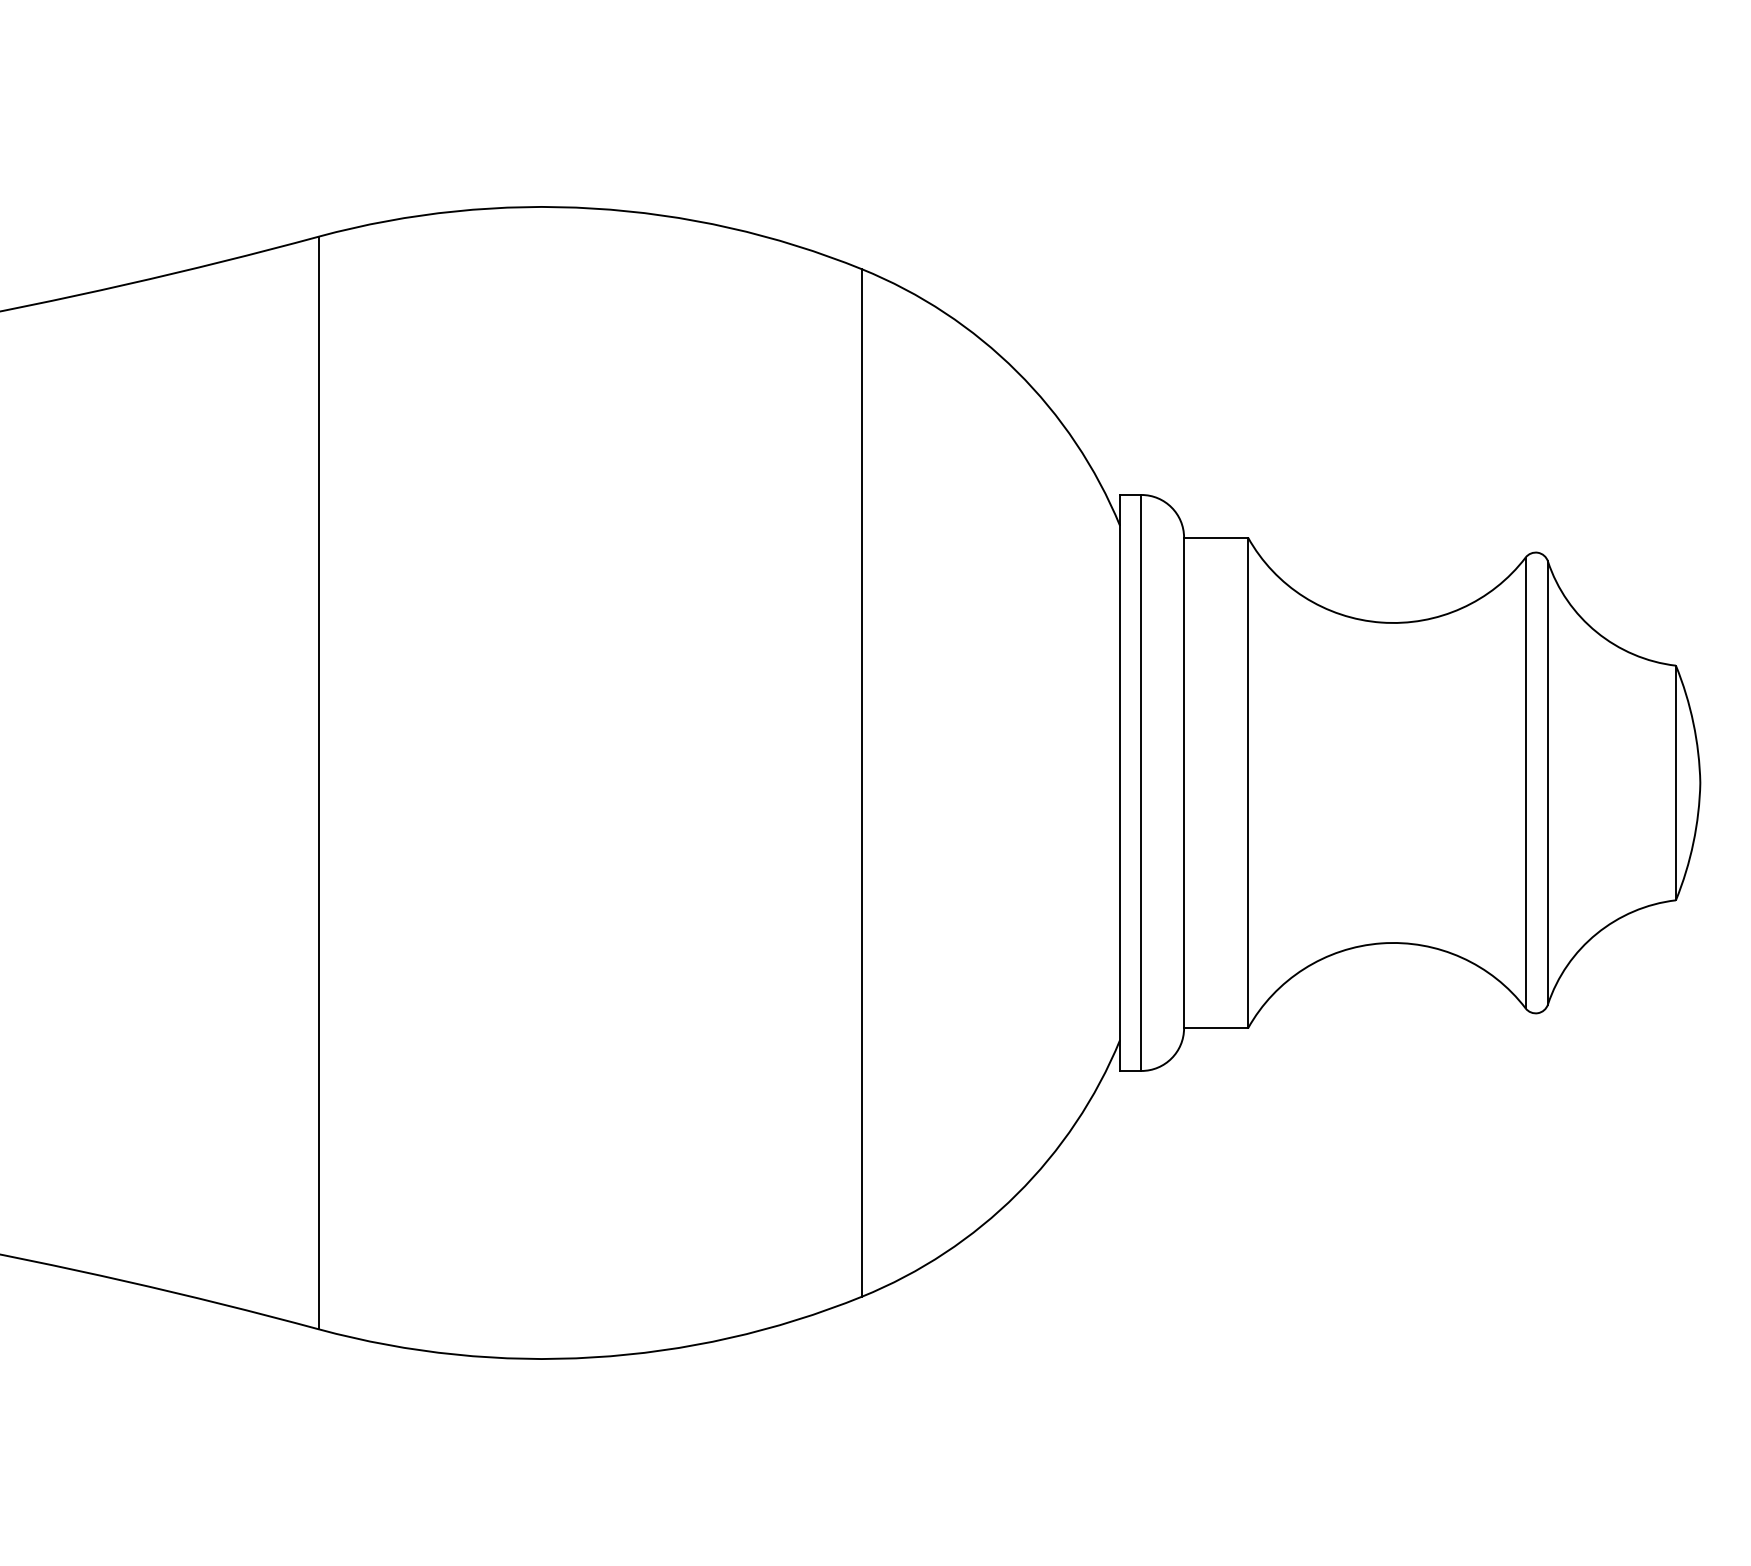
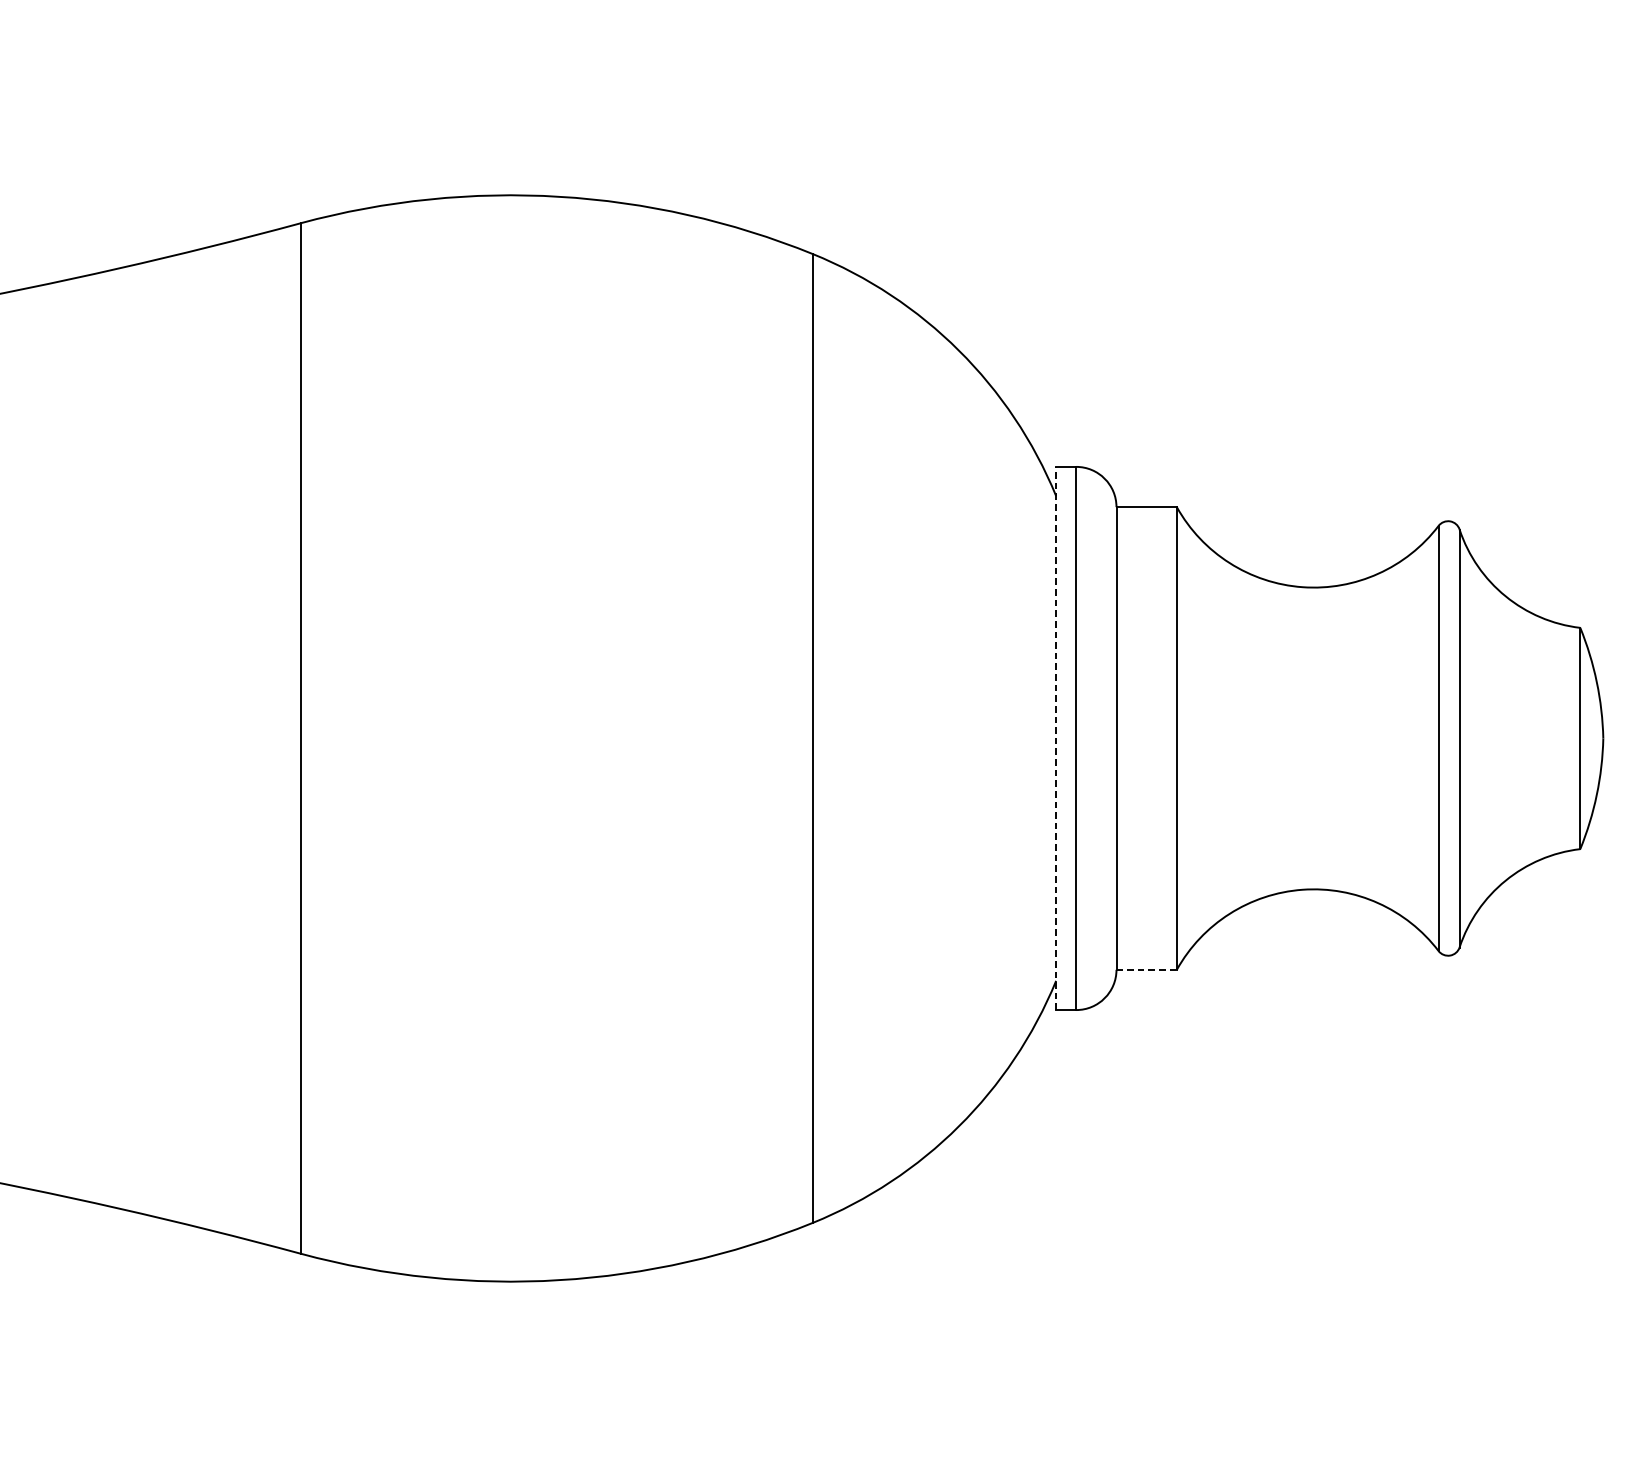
line: (1120, 782) -> (1056, 738), solid -> dashed
line: (1216, 1028) -> (1147, 970), solid -> dashed

